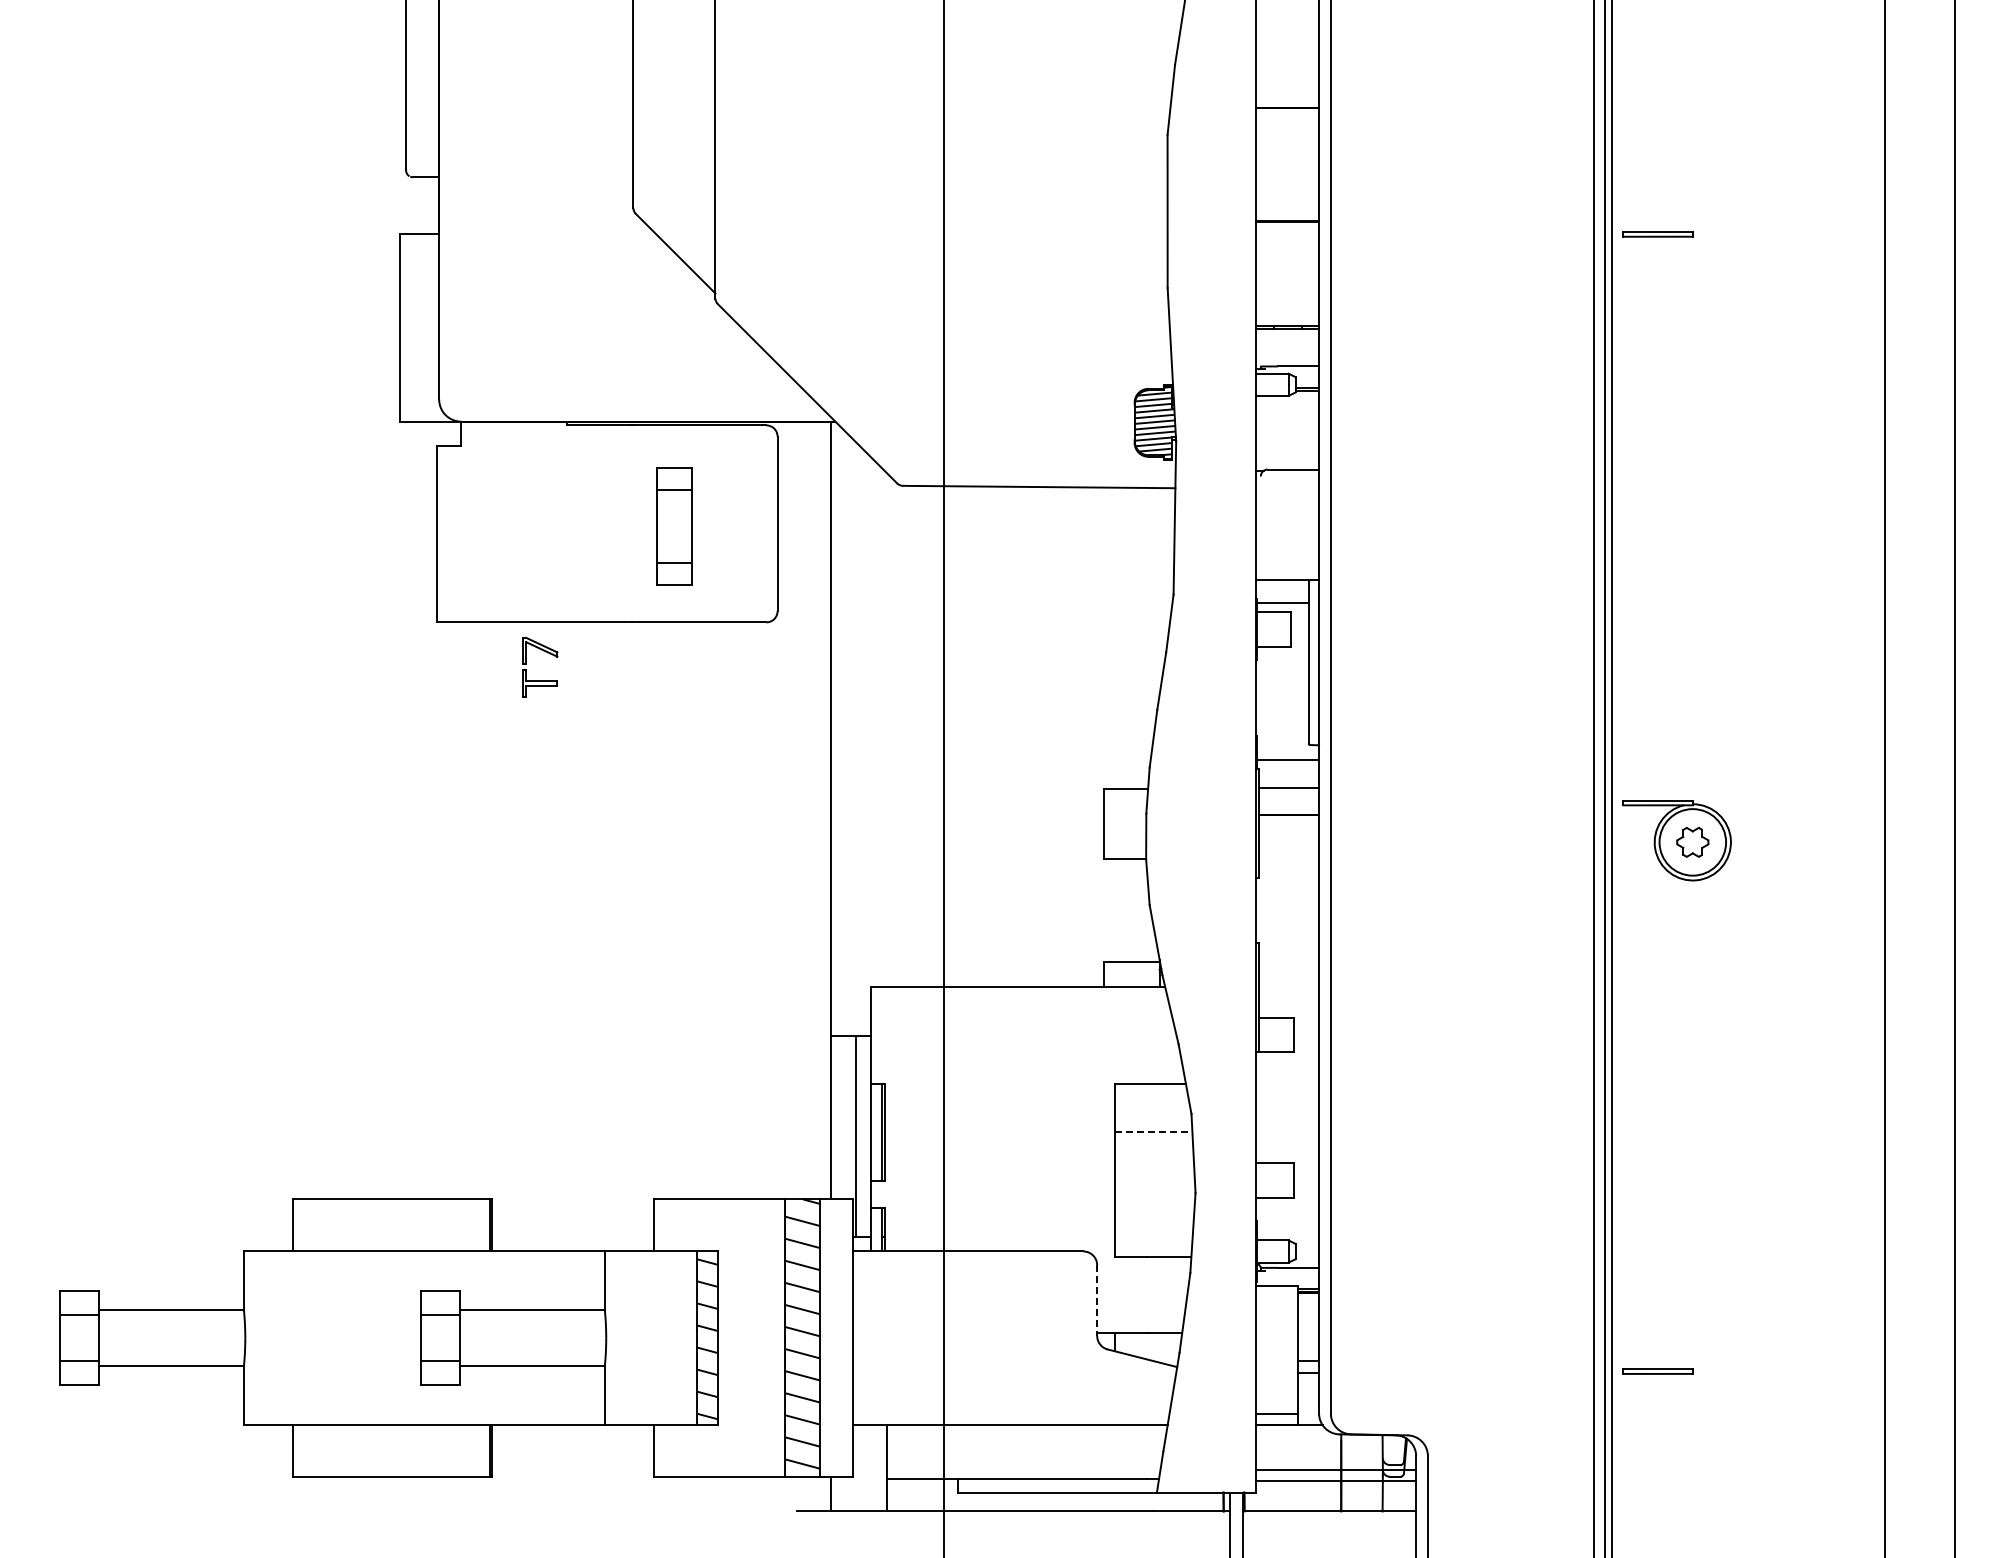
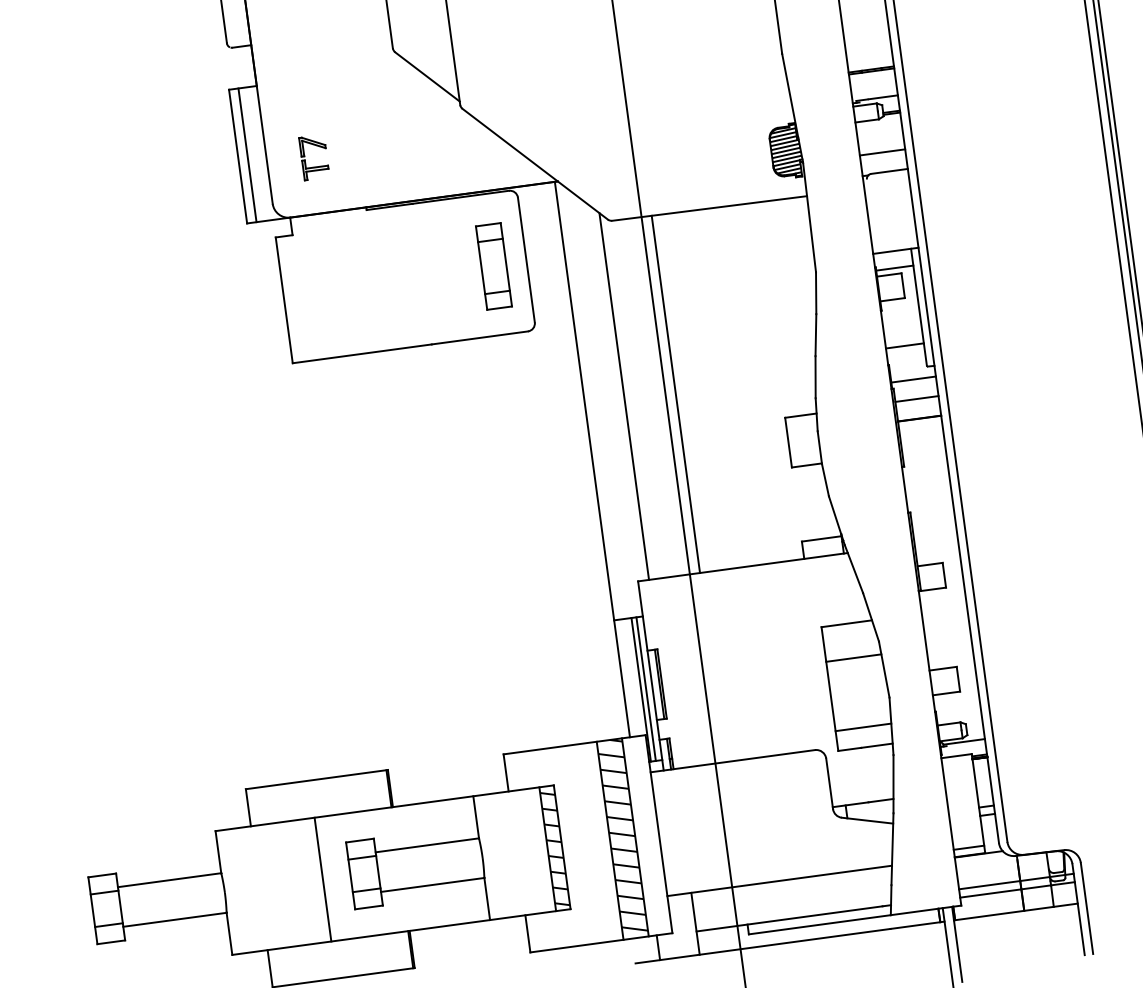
line: (413, 327) -> (247, 154), added
line: (1287, 442) -> (882, 152), added
part: (674, 526) -> (493, 266), moved
part: (540, 680) -> (315, 166), moved
line: (1281, 712) -> (904, 346), added
line: (886, 729) -> (624, 396), added
line: (958, 736) -> (676, 394), added
line: (1153, 1132) -> (853, 658), dashed -> solid
line: (862, 1135) -> (646, 688), added
line: (1154, 1229) -> (863, 727), added
line: (1097, 1301) -> (829, 784), dashed -> solid
line: (382, 1337) -> (322, 879), added

